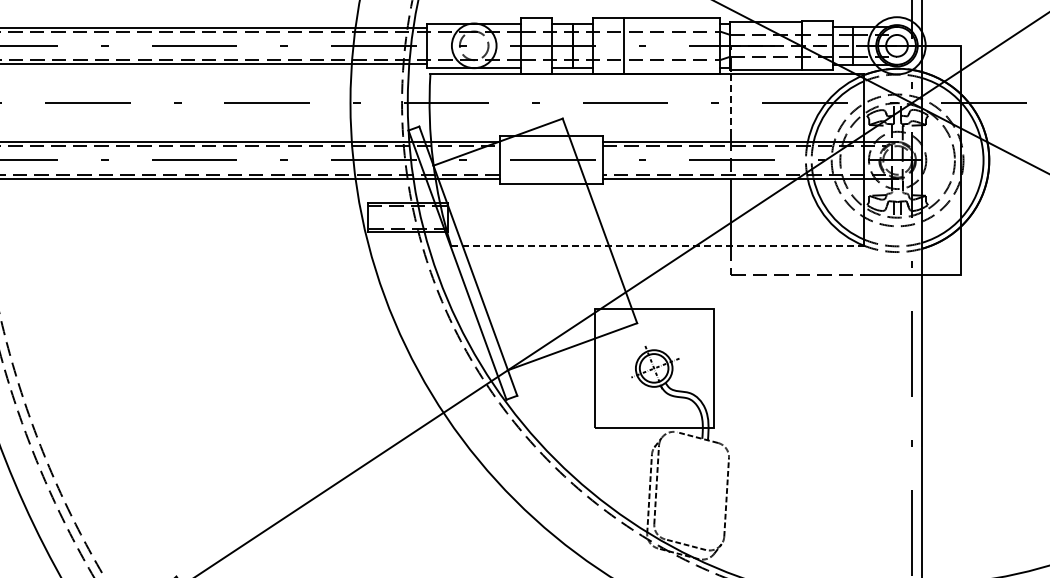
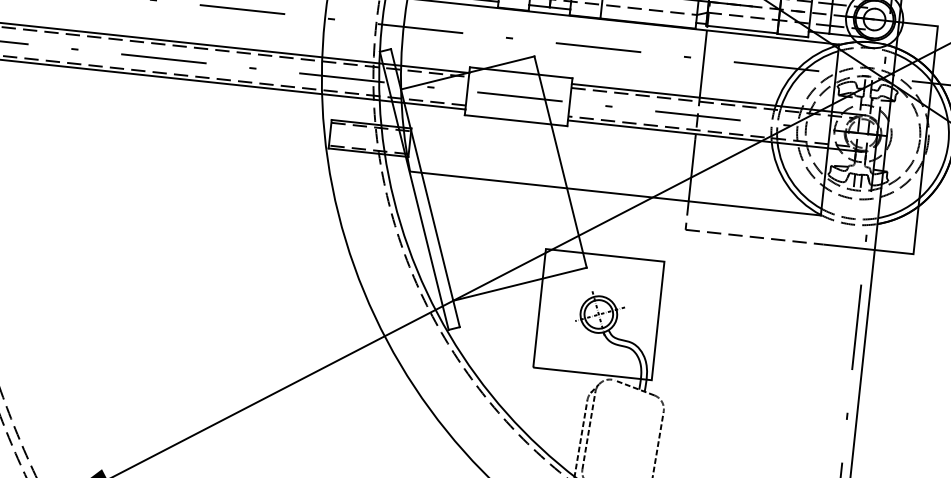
line: (731, 105) -> (703, 61), dashed -> solid
line: (657, 246) -> (615, 193), dashed -> solid

